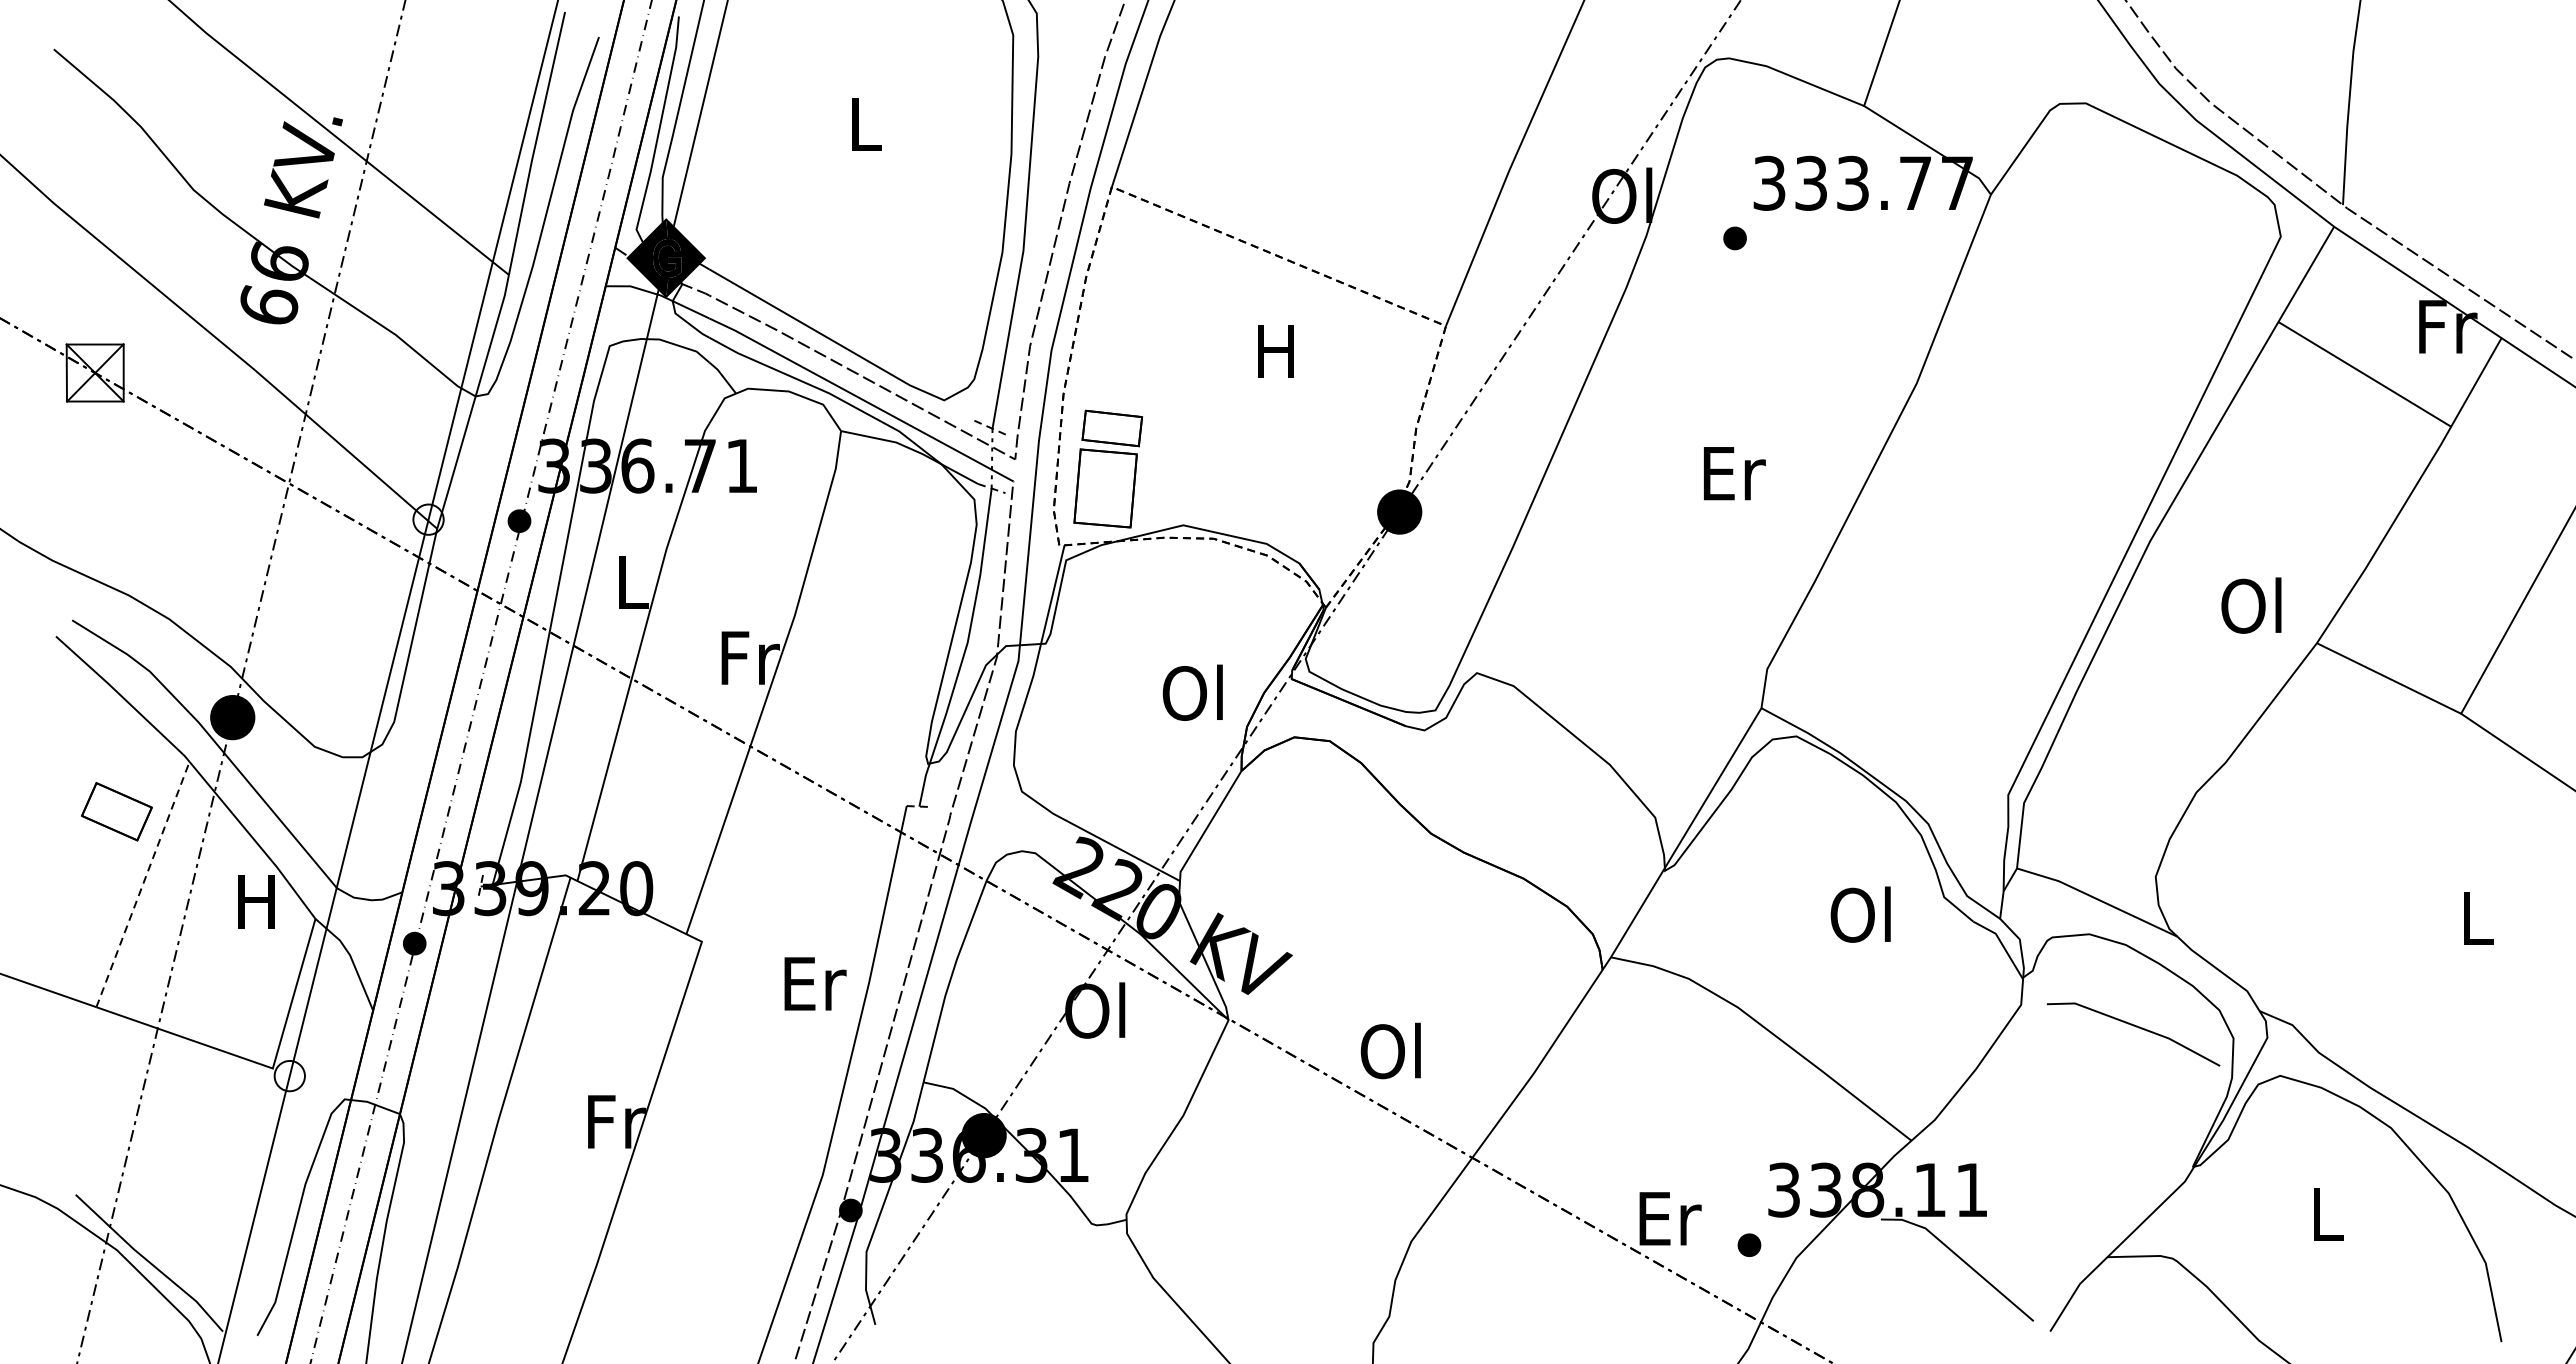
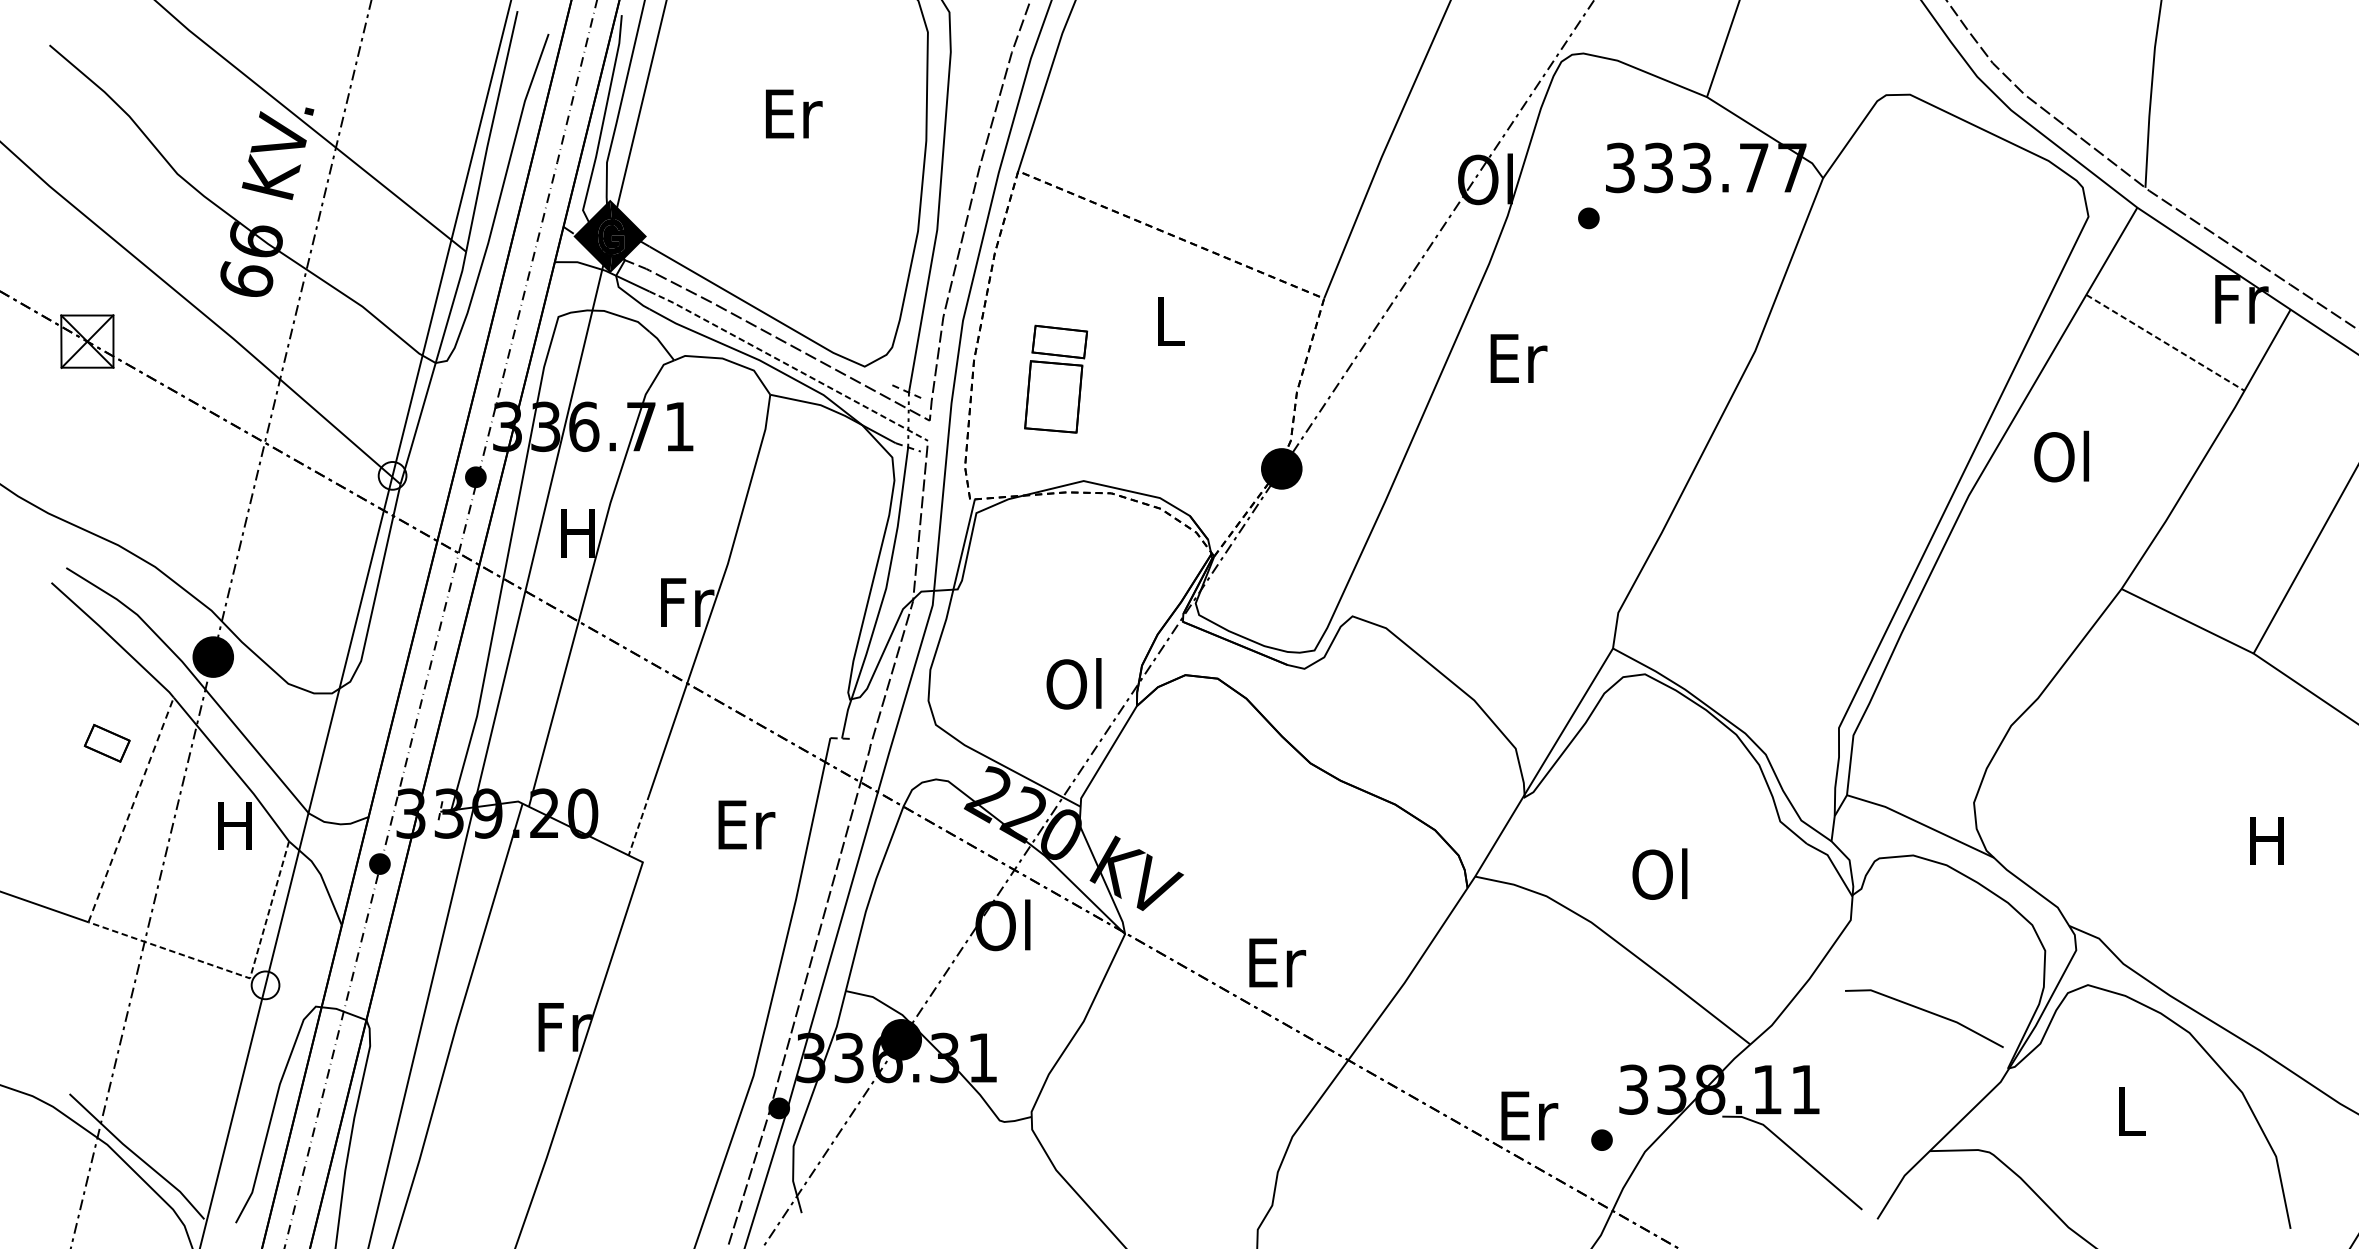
text: (867, 123) -> (794, 113), L -> Er
text: (1275, 351) -> (1168, 321), H -> L
line: (2364, 374) -> (2165, 342), solid -> dashed
line: (861, 399) -> (788, 365), solid -> dashed
part: (1107, 468) -> (1055, 378), moved
text: (1734, 473) -> (1518, 358), moved
text: (630, 582) -> (577, 533), L -> H
text: (2251, 605) -> (2061, 456), moved
text: (1192, 692) -> (1073, 683), moved
part: (116, 811) -> (106, 743), size x0.7
line: (697, 901) -> (638, 825), solid -> dashed
text: (1860, 914) -> (1659, 874), moved
text: (2475, 918) -> (2266, 841), L -> H
text: (815, 983) -> (746, 824), moved
line: (2136, 1027) -> (1927, 1012), moved
text: (1393, 1050) -> (1276, 961), Ol -> Er
line: (258, 1063) -> (236, 973), solid -> dashed

